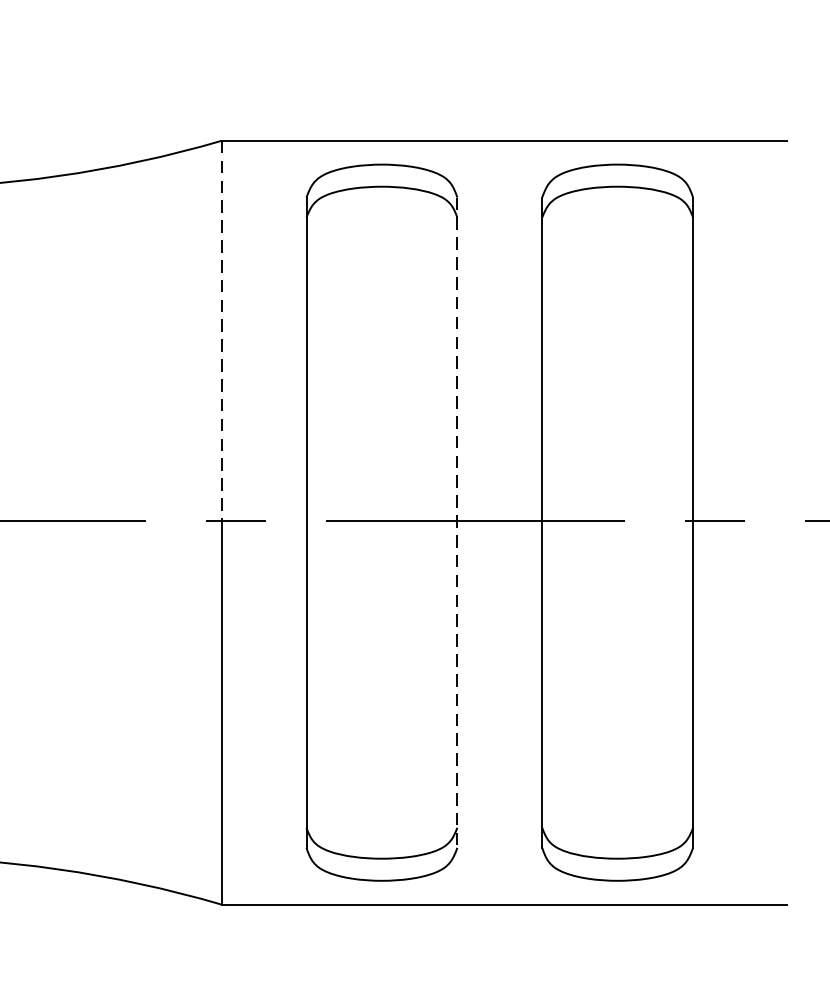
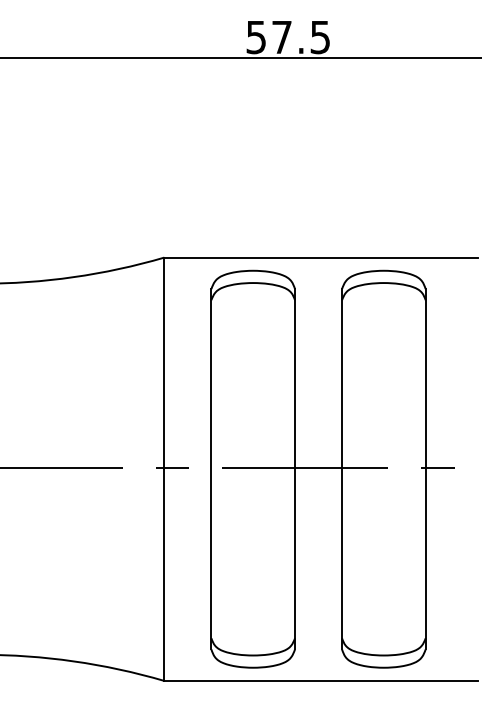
line: (221, 331) -> (164, 363), dashed -> solid
line: (458, 523) -> (295, 469), dashed -> solid

